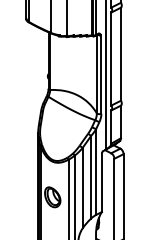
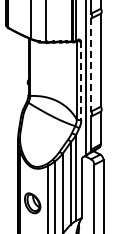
line: (111, 59) -> (91, 65), solid -> dashed
line: (101, 75) -> (81, 81), solid -> dashed

